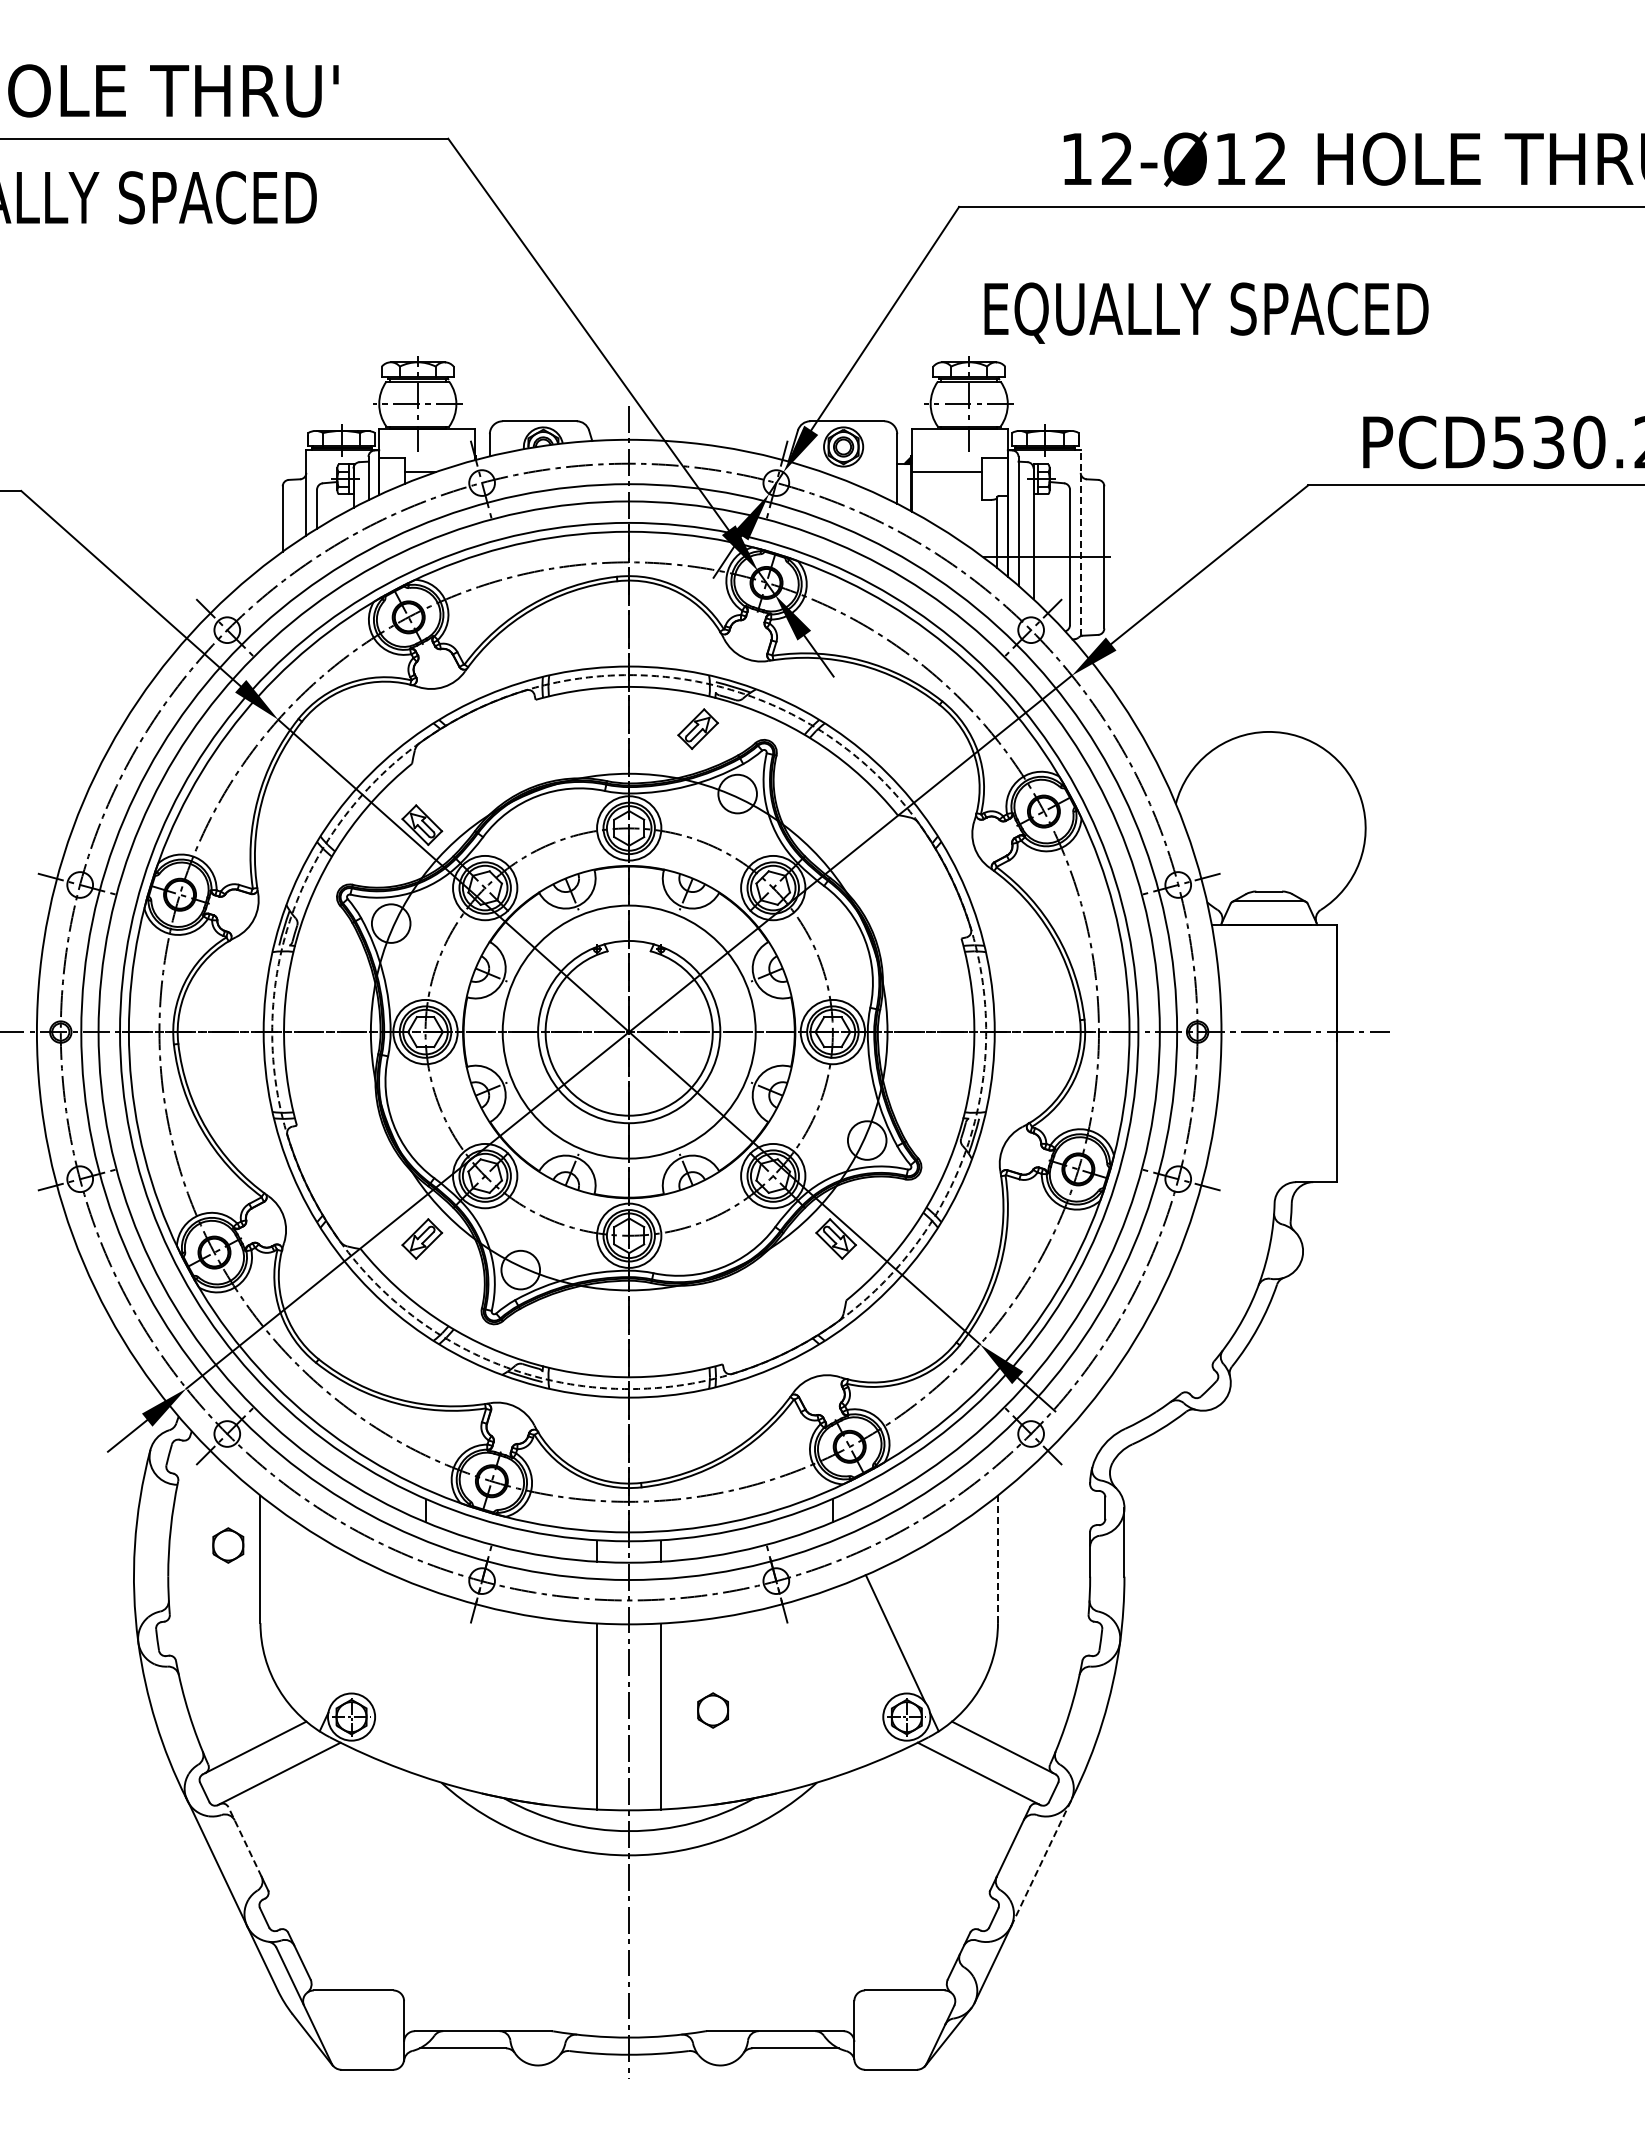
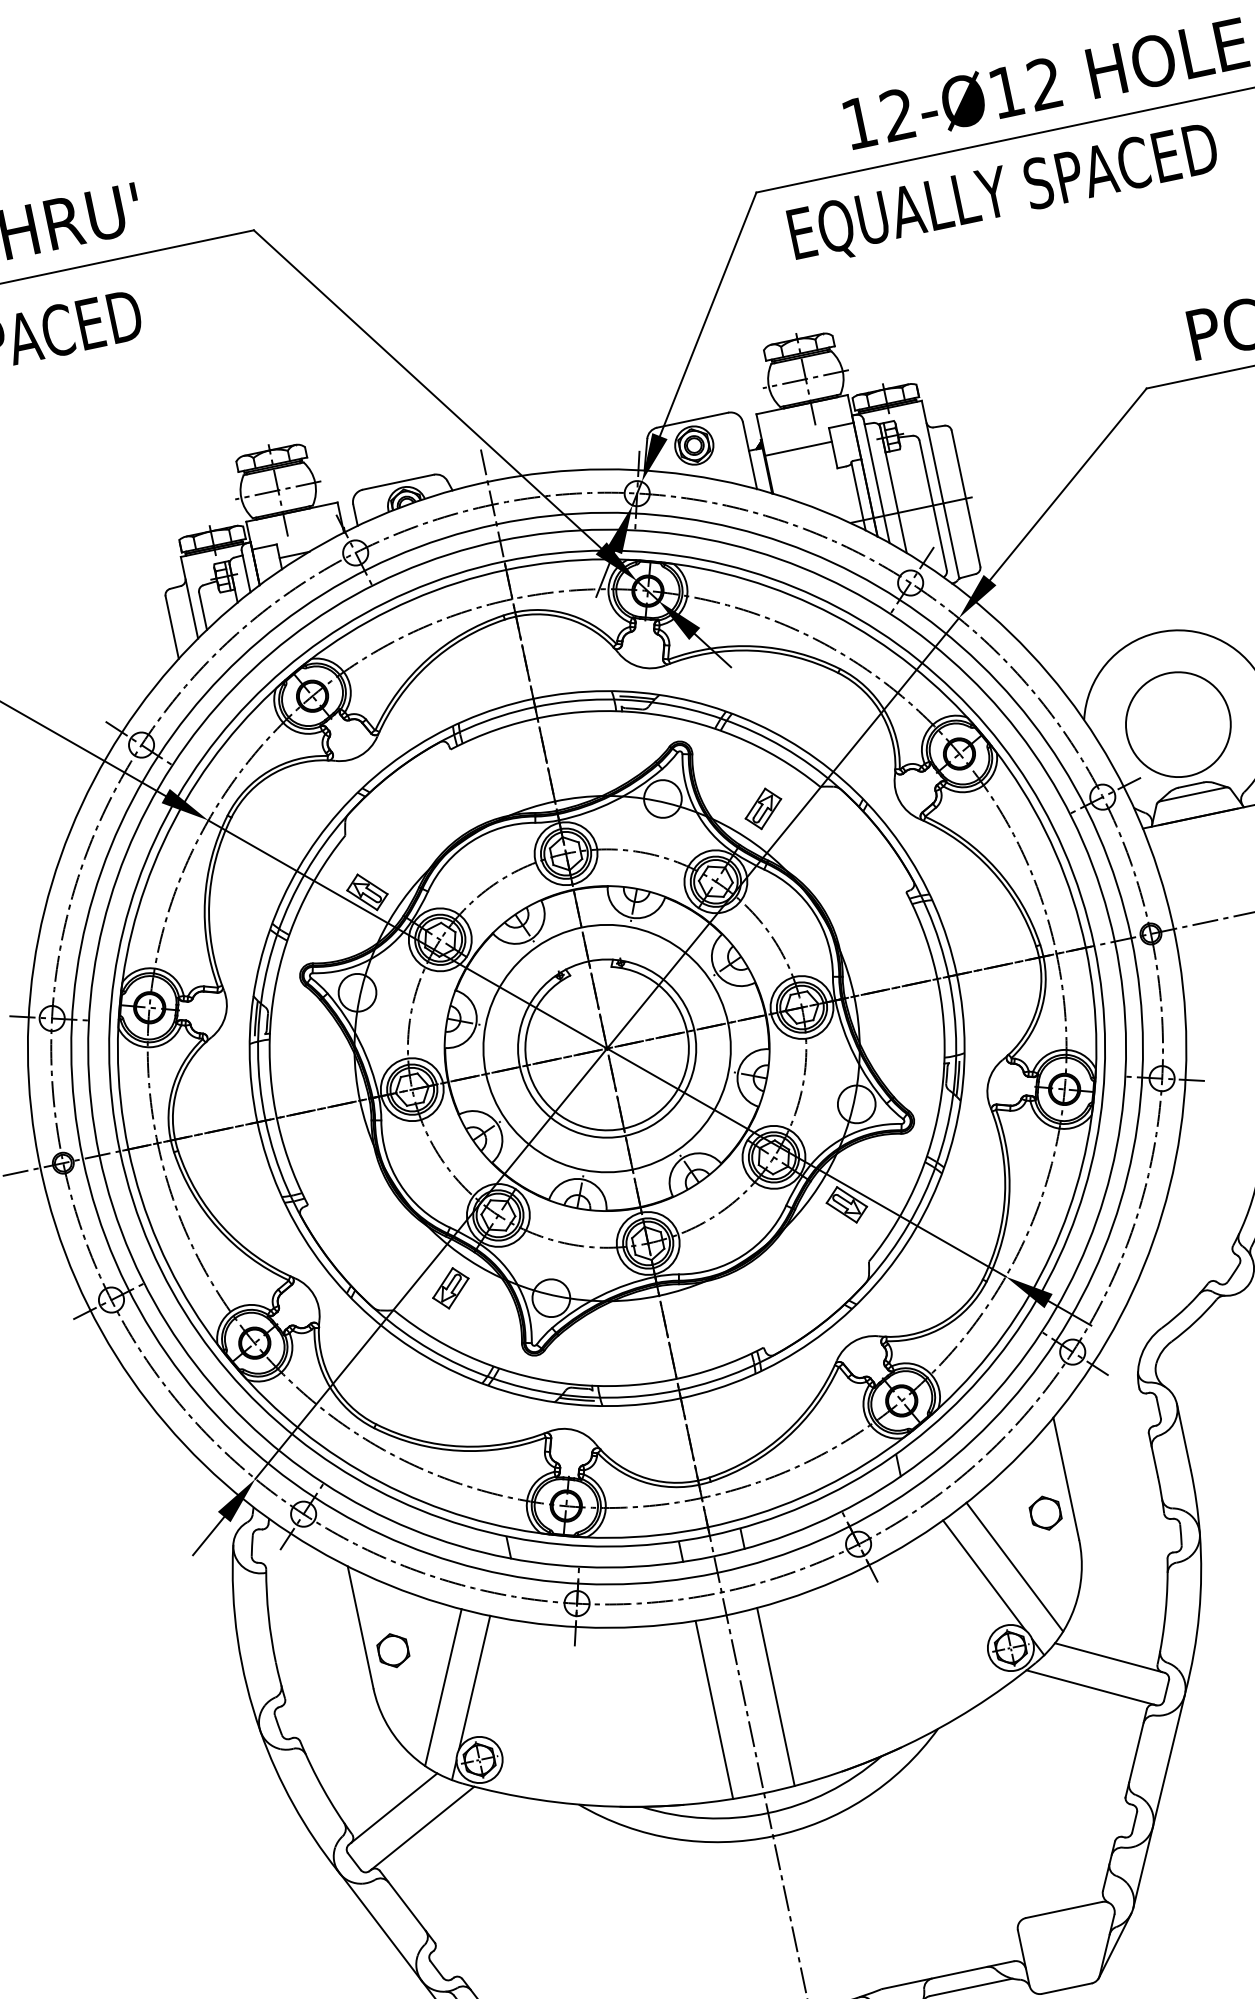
text: (1206, 312) -> (1003, 193), moved
line: (1080, 543) -> (940, 490), dashed -> solid
part: (697, 728) -> (762, 808), moved
circle: (1268, 827) -> (1177, 723), added
circle: (629, 1032) -> (607, 1048), dashed -> solid
part: (228, 1545) -> (393, 1650), moved
line: (997, 1559) -> (1065, 1478), dashed -> solid
line: (330, 1636) -> (443, 1687), added
line: (927, 1636) -> (1014, 1566), added
line: (362, 1638) -> (474, 1682), added
part: (713, 1710) -> (1046, 1513), moved
line: (245, 1841) -> (403, 1900), dashed -> solid
line: (1041, 1863) -> (1169, 1760), dashed -> solid

